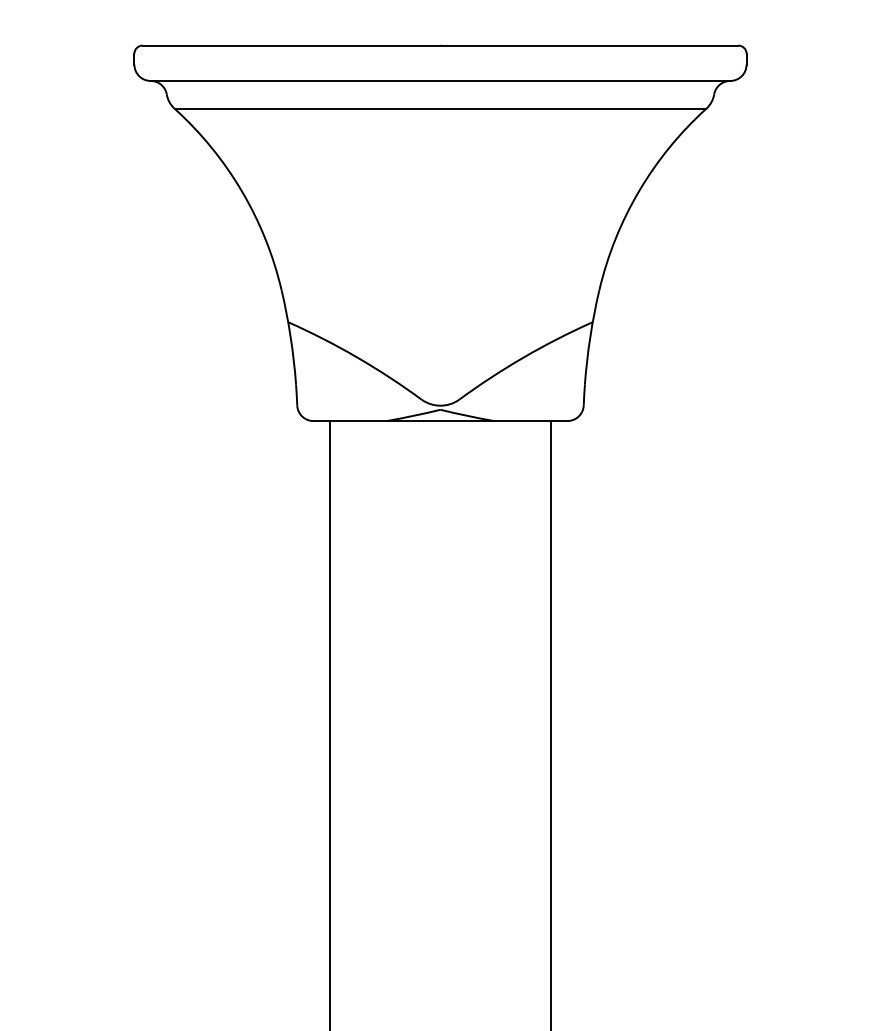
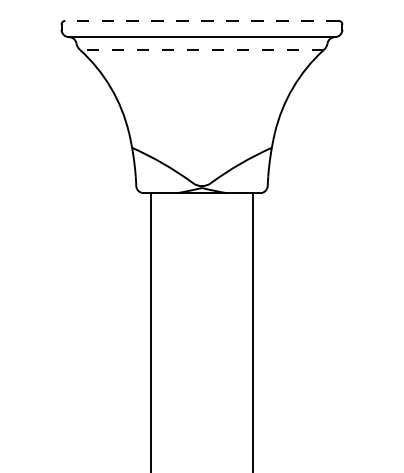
line: (439, 44) -> (201, 20), solid -> dashed
line: (439, 107) -> (201, 49), solid -> dashed

